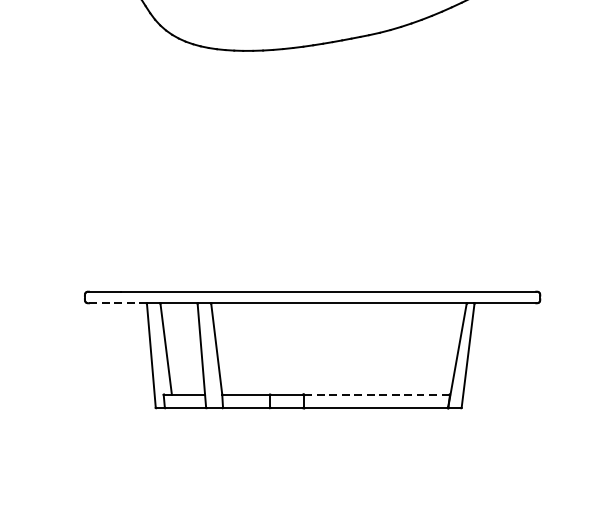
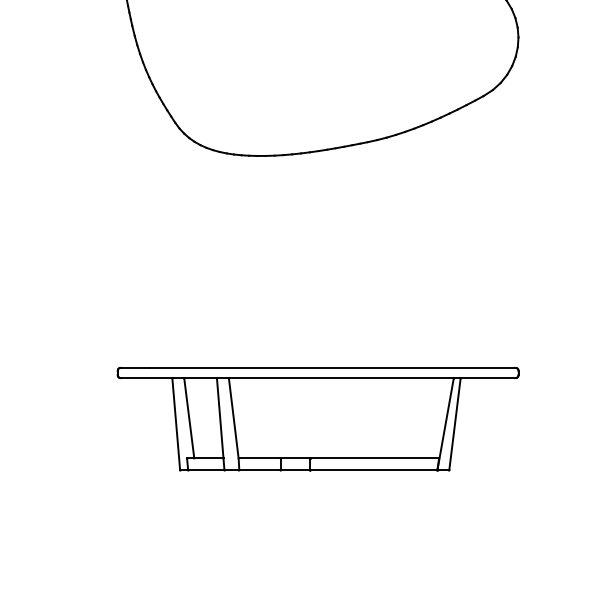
line: (117, 303) -> (146, 378), dashed -> solid
line: (377, 394) -> (375, 458), dashed -> solid

